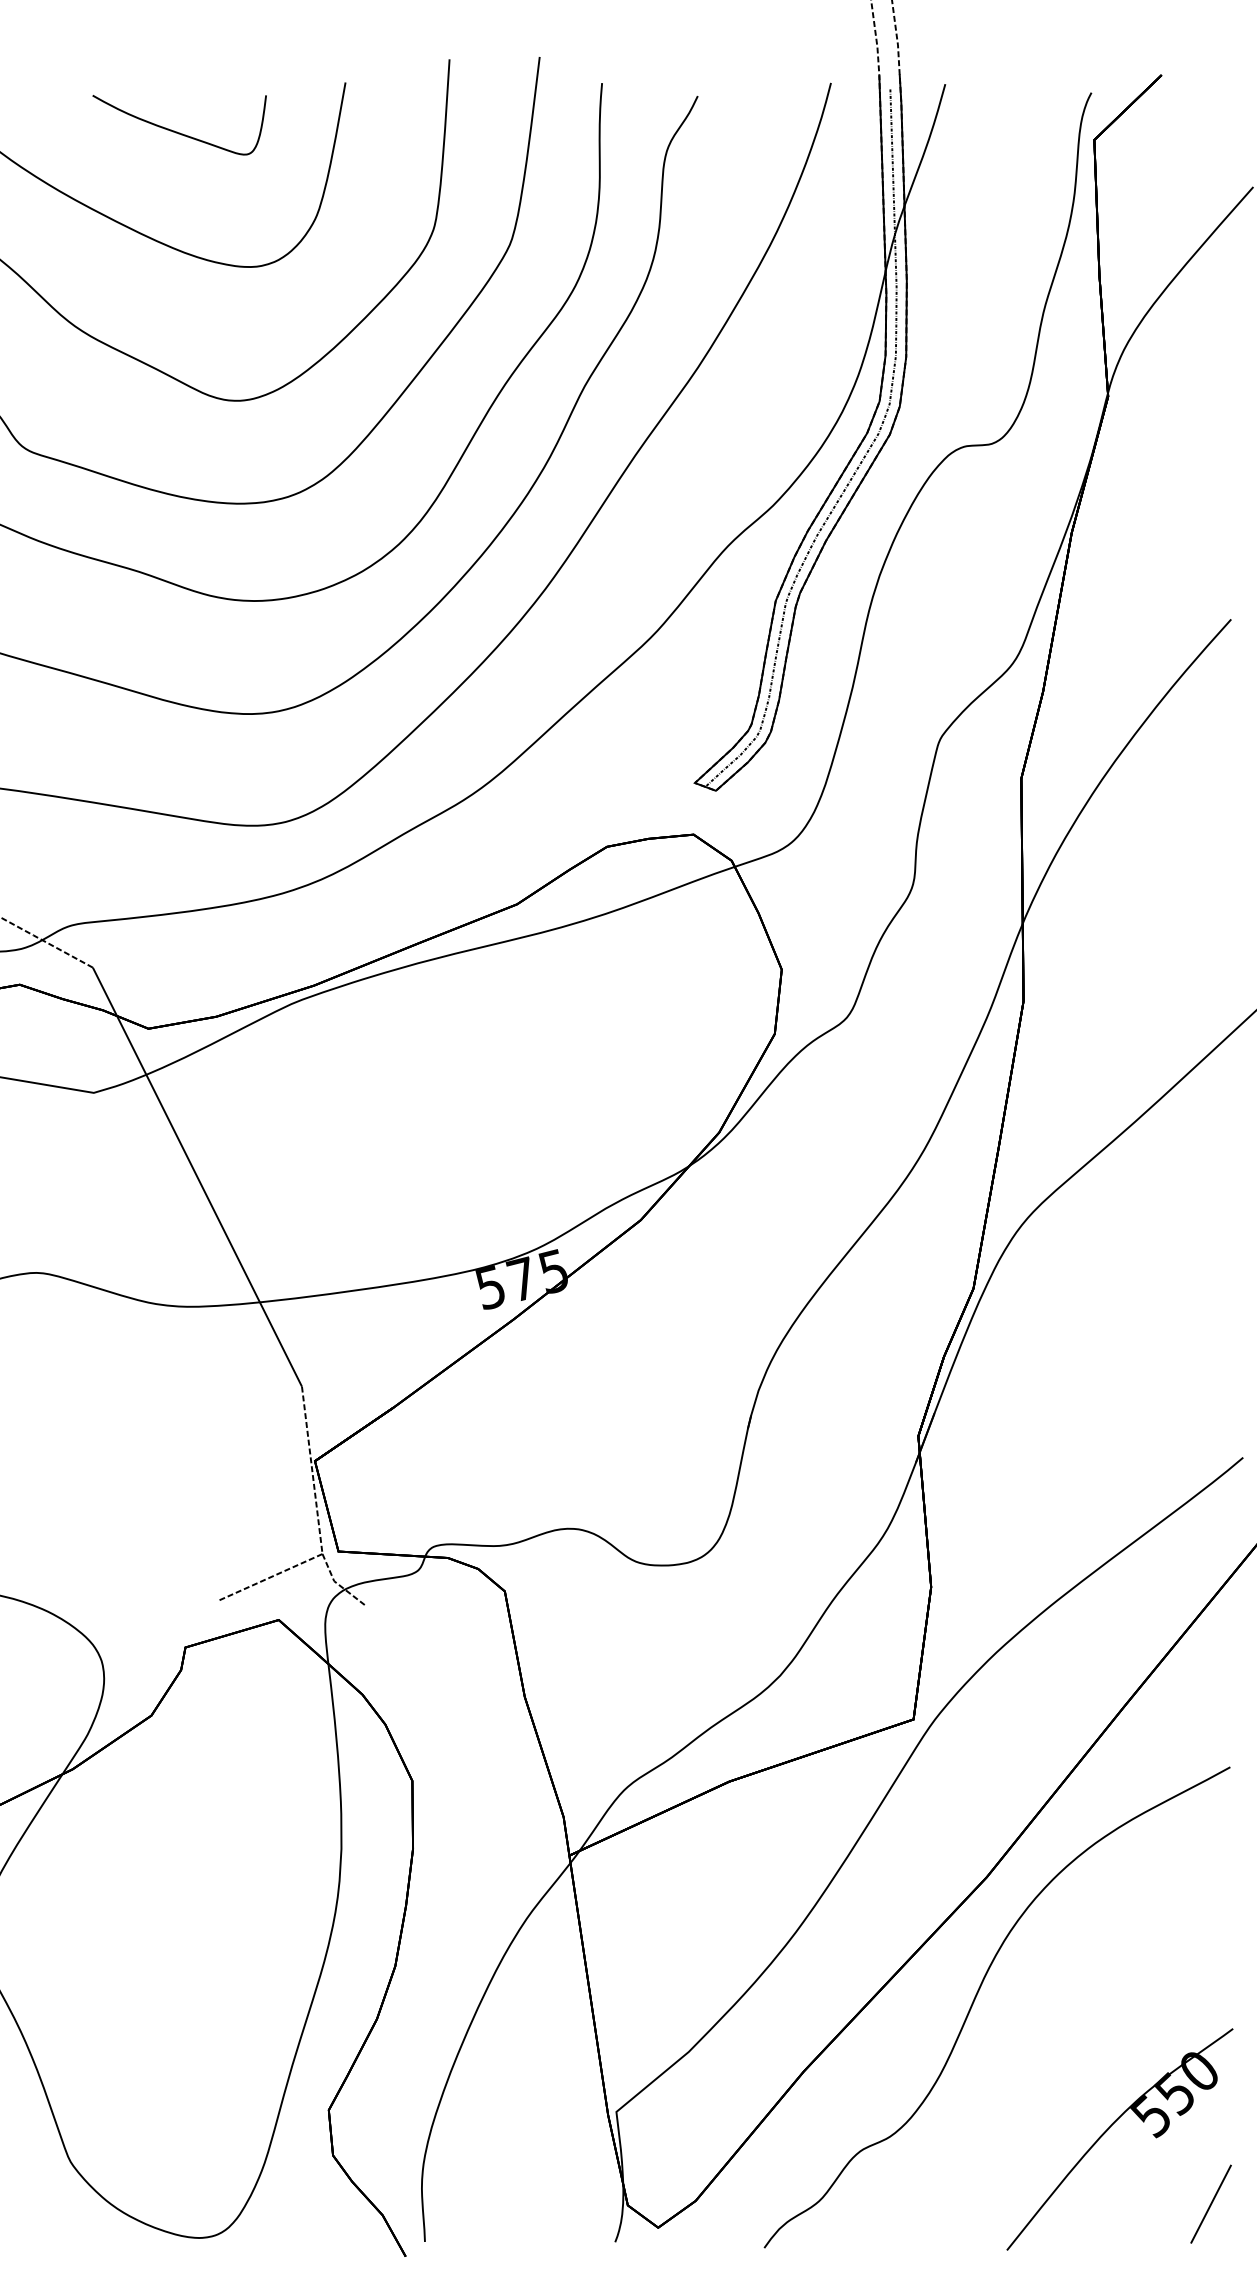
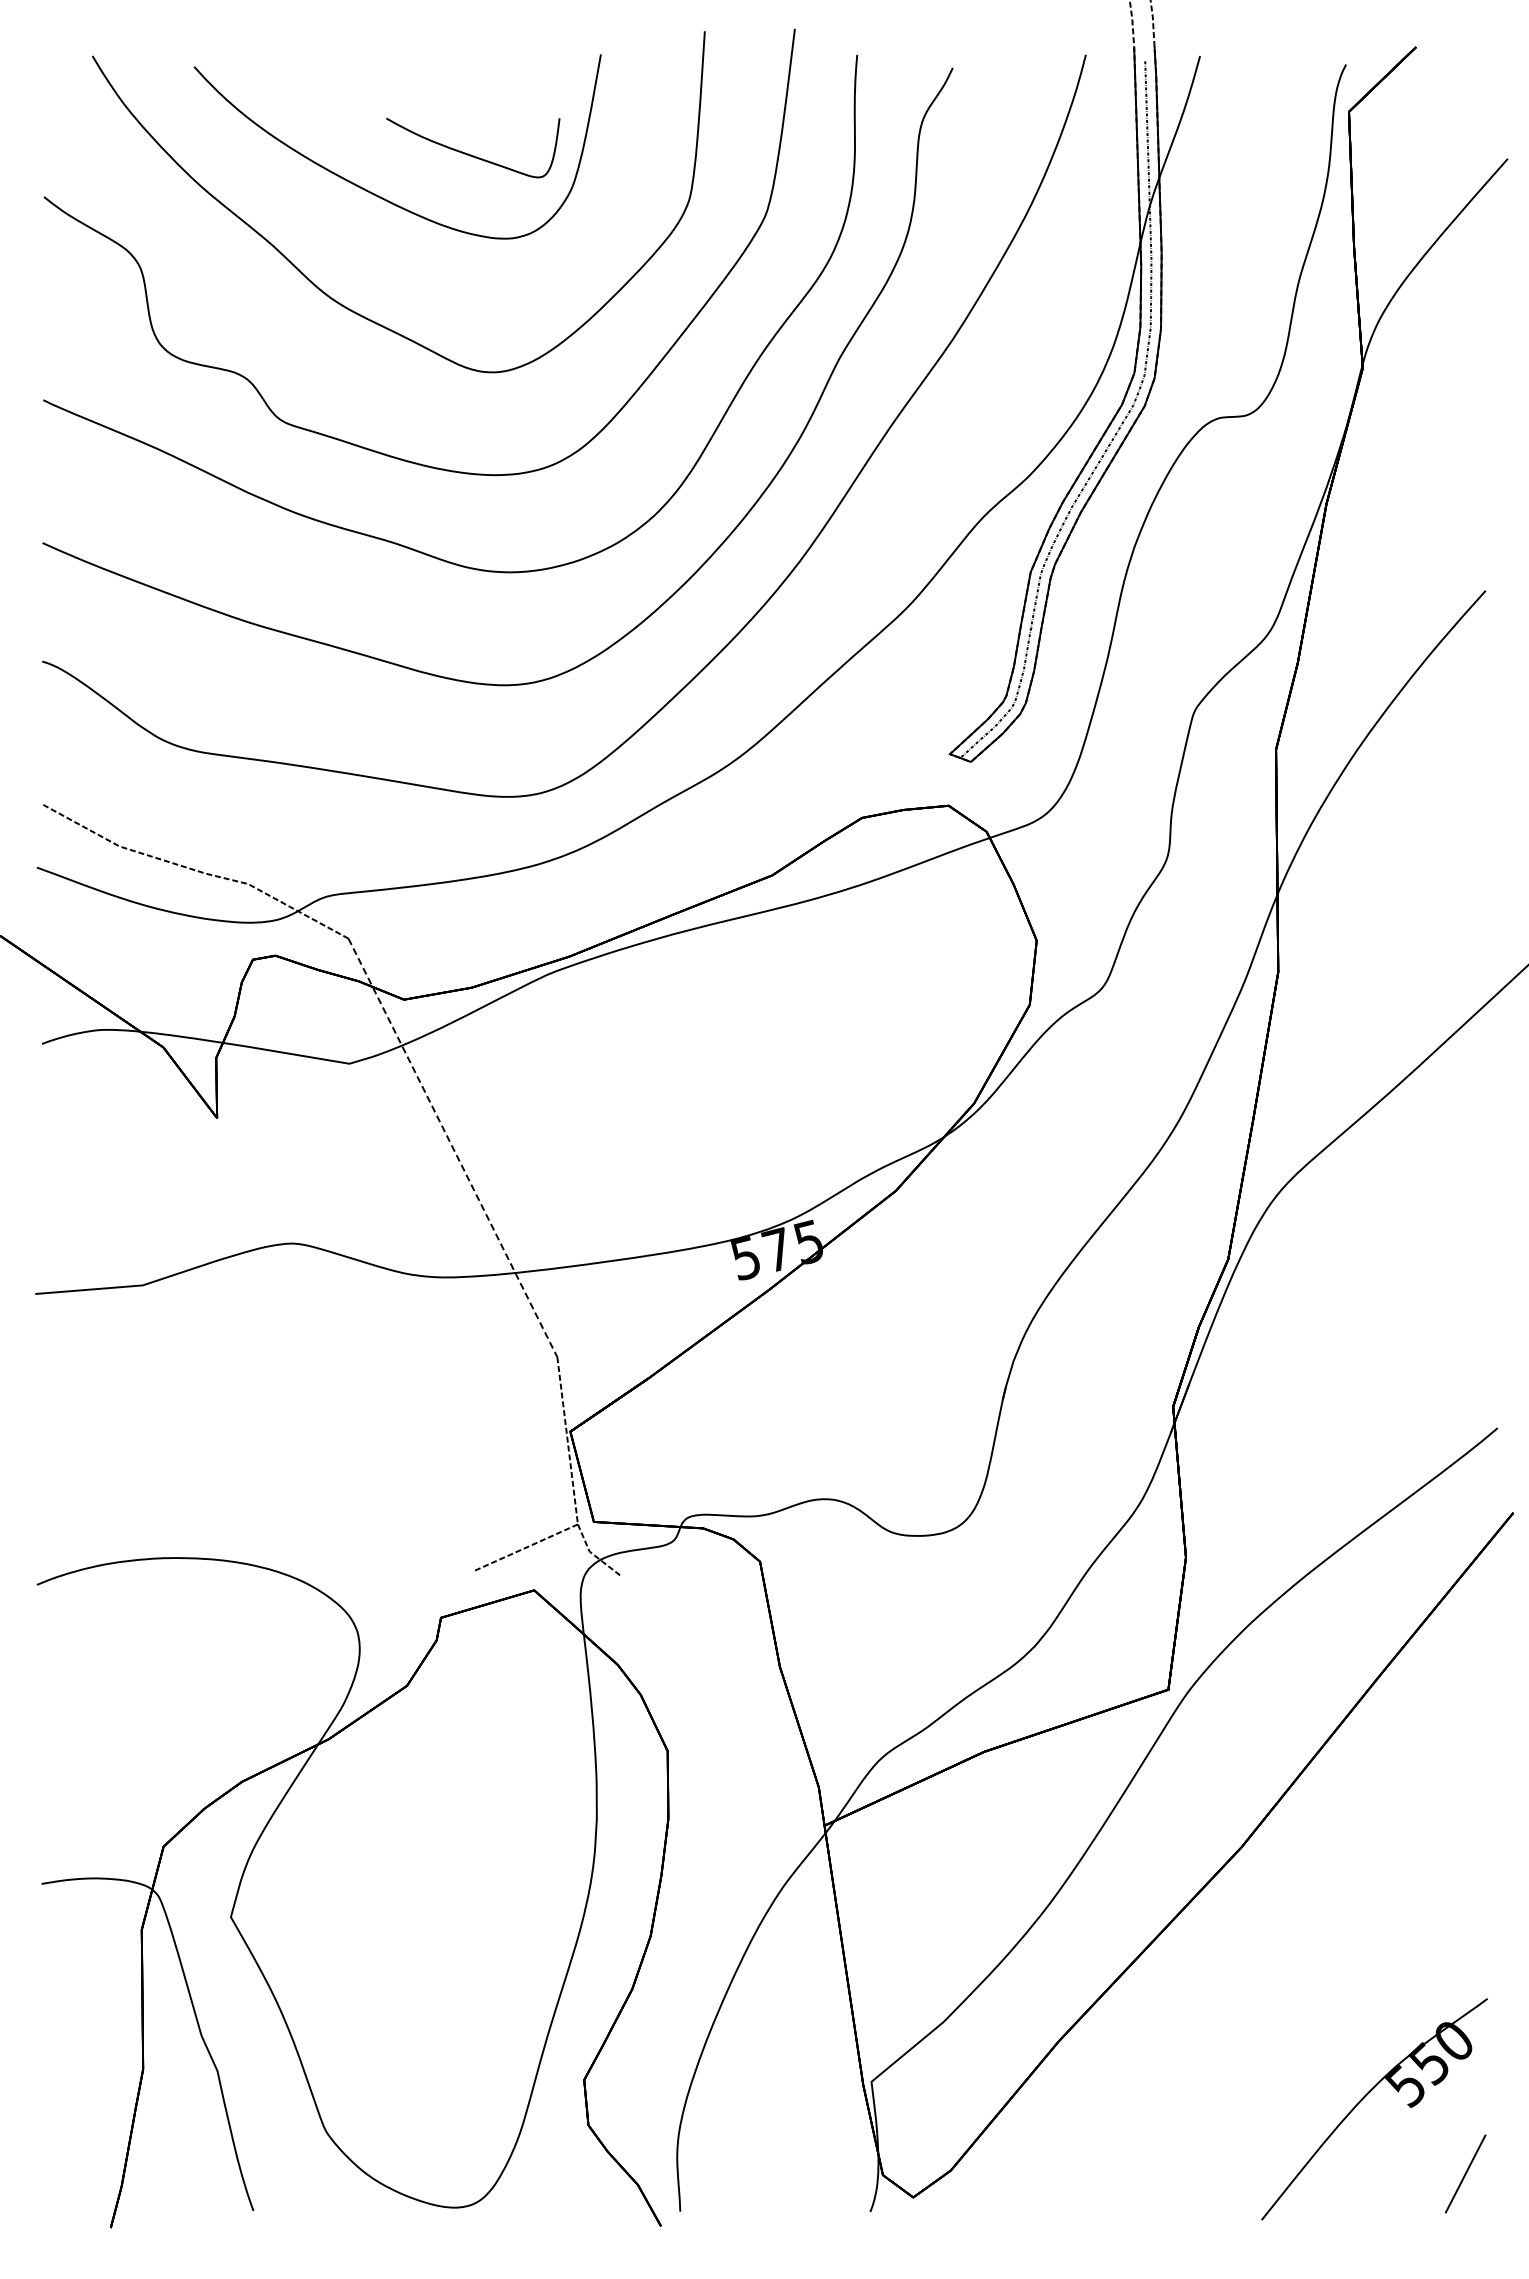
part: (177, 131) -> (471, 154), moved
line: (196, 1176) -> (452, 1147), solid -> dashed
part: (976, 1997) -> (1231, 1967), removed

